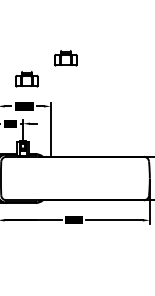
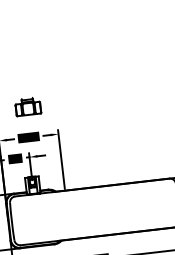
part: (65, 58) -> (68, 78), removed

